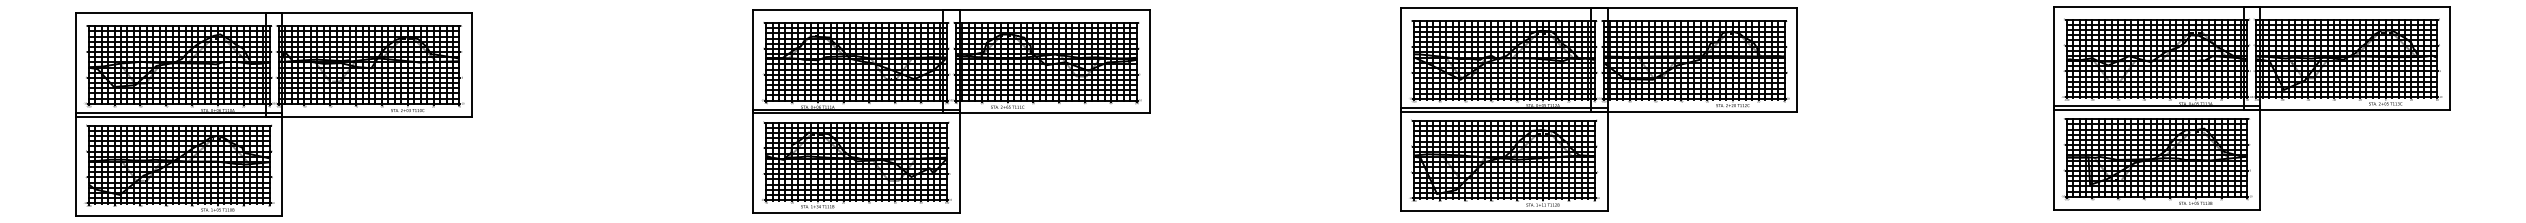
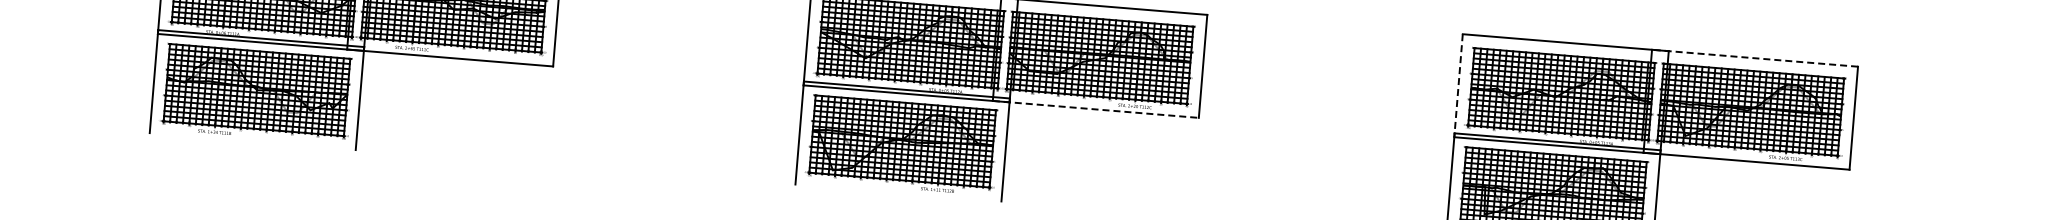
line: (2346, 6) -> (1754, 57), solid -> dashed
line: (2053, 58) -> (1458, 85), solid -> dashed
line: (1694, 111) -> (1096, 109), solid -> dashed
line: (1503, 211) -> (897, 193), removed
line: (856, 212) -> (252, 141), removed

